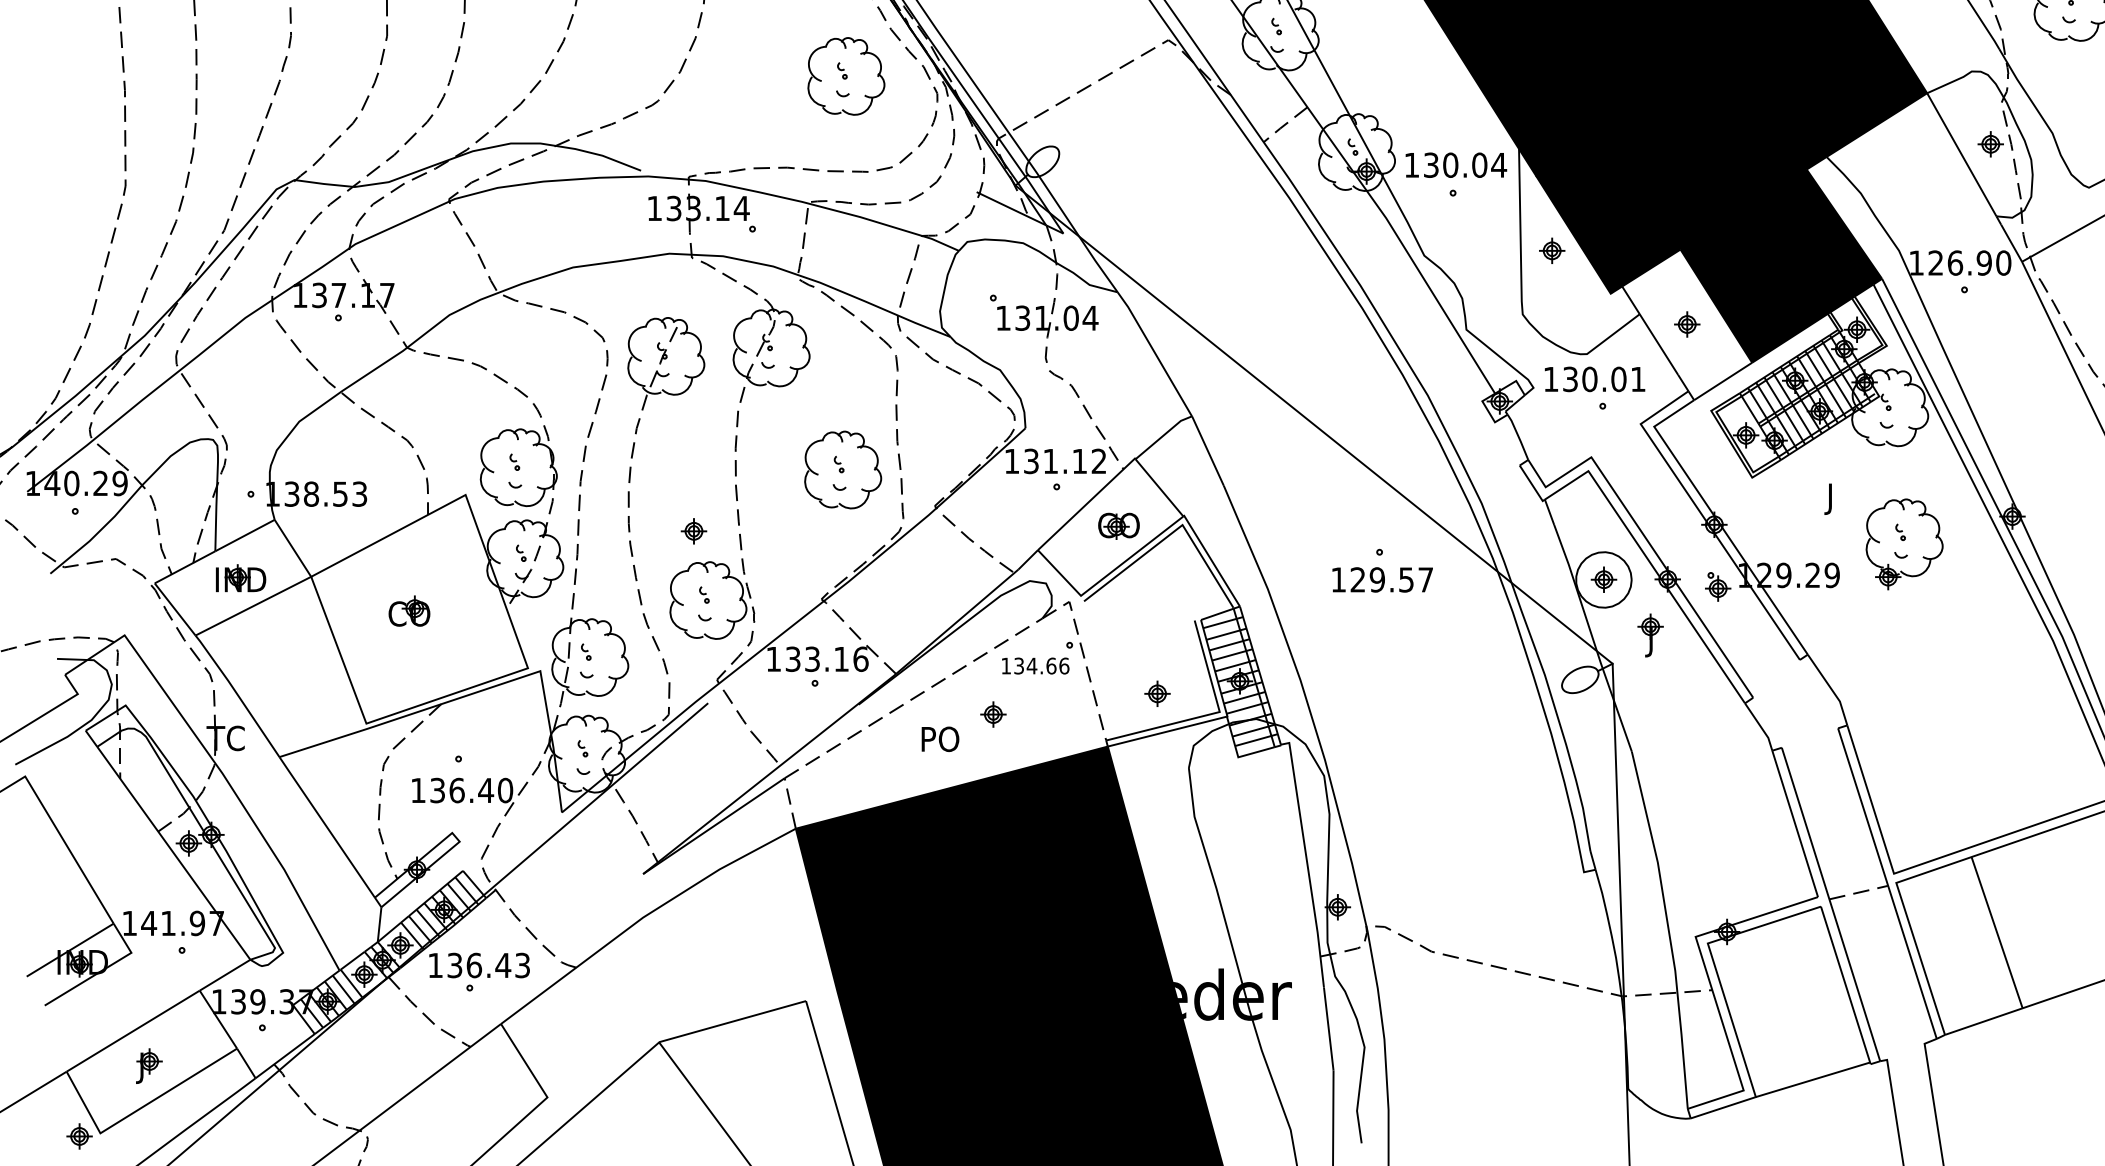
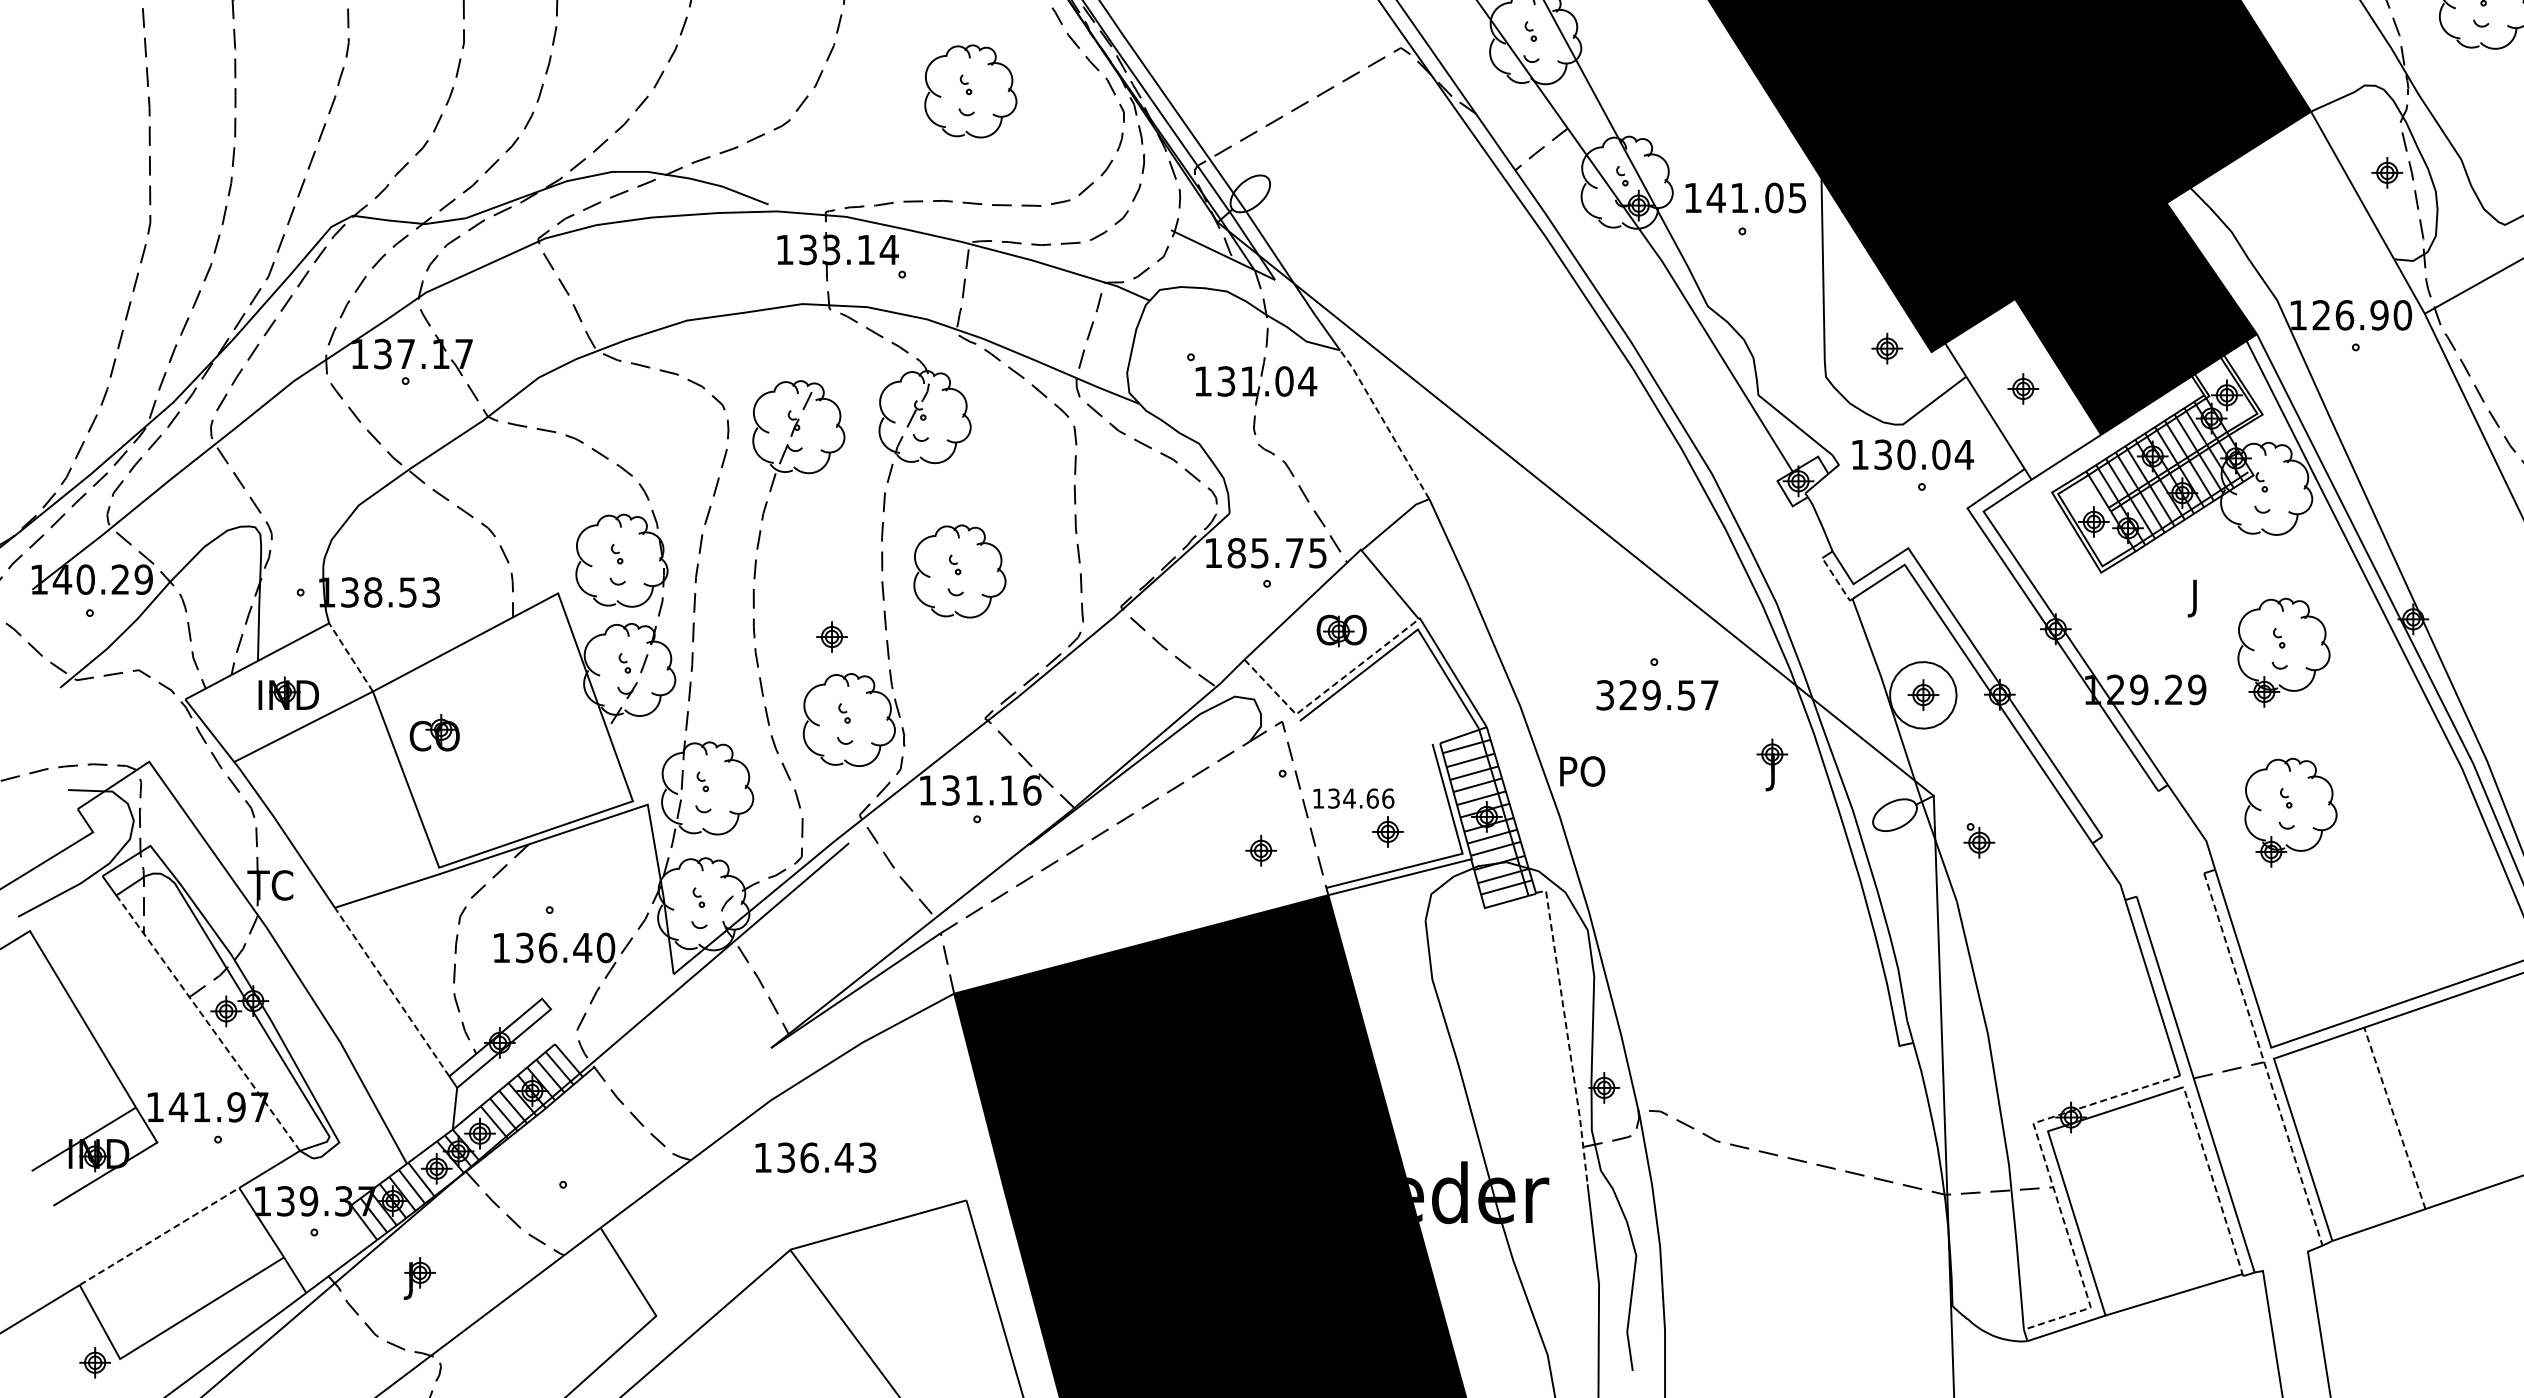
part: (846, 76) -> (970, 91), moved
text: (1464, 164) -> (1756, 197), 130.04 -> 141.05
part: (1552, 250) -> (1887, 348), moved
line: (1154, 353) -> (1384, 423), solid -> dashed
text: (1638, 379) -> (1964, 454), 130.01 -> 130.04
text: (1064, 460) -> (1276, 552), 131.12 -> 185.75
part: (842, 470) -> (959, 571), moved
line: (1532, 485) -> (1837, 581), solid -> dashed
line: (293, 548) -> (351, 657), solid -> dashed
line: (1107, 575) -> (1327, 690), solid -> dashed
text: (1338, 580) -> (1604, 695), 129.57 -> 329.57
part: (1718, 586) -> (1979, 840), moved
part: (409, 610) -> (434, 732), moved
part: (1650, 635) -> (1772, 764), moved
text: (811, 659) -> (973, 790), 133.16 -> 131.16
text: (1035, 665) -> (1353, 798), moved
part: (1910, 677) -> (2290, 812), added
part: (992, 714) -> (1260, 850), moved
text: (940, 739) -> (1582, 771), moved
line: (326, 826) -> (391, 991), solid -> dashed
line: (173, 852) -> (207, 1022), solid -> dashed
line: (1307, 861) -> (1567, 1032), solid -> dashed
line: (1887, 884) -> (2263, 1060), solid -> dashed
line: (1996, 932) -> (2394, 1118), solid -> dashed
text: (479, 965) -> (815, 1157), moved
line: (1709, 980) -> (2049, 1175), solid -> dashed
line: (1845, 985) -> (2213, 1181), solid -> dashed
line: (132, 1031) -> (158, 1236), solid -> dashed
part: (149, 1066) -> (419, 1278), moved

